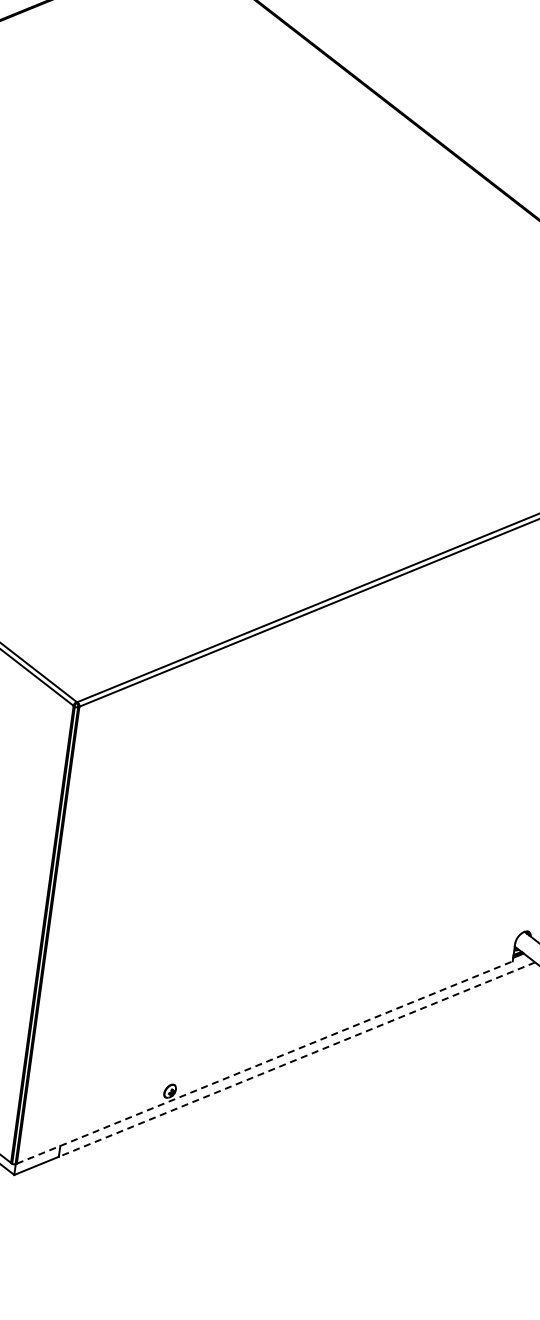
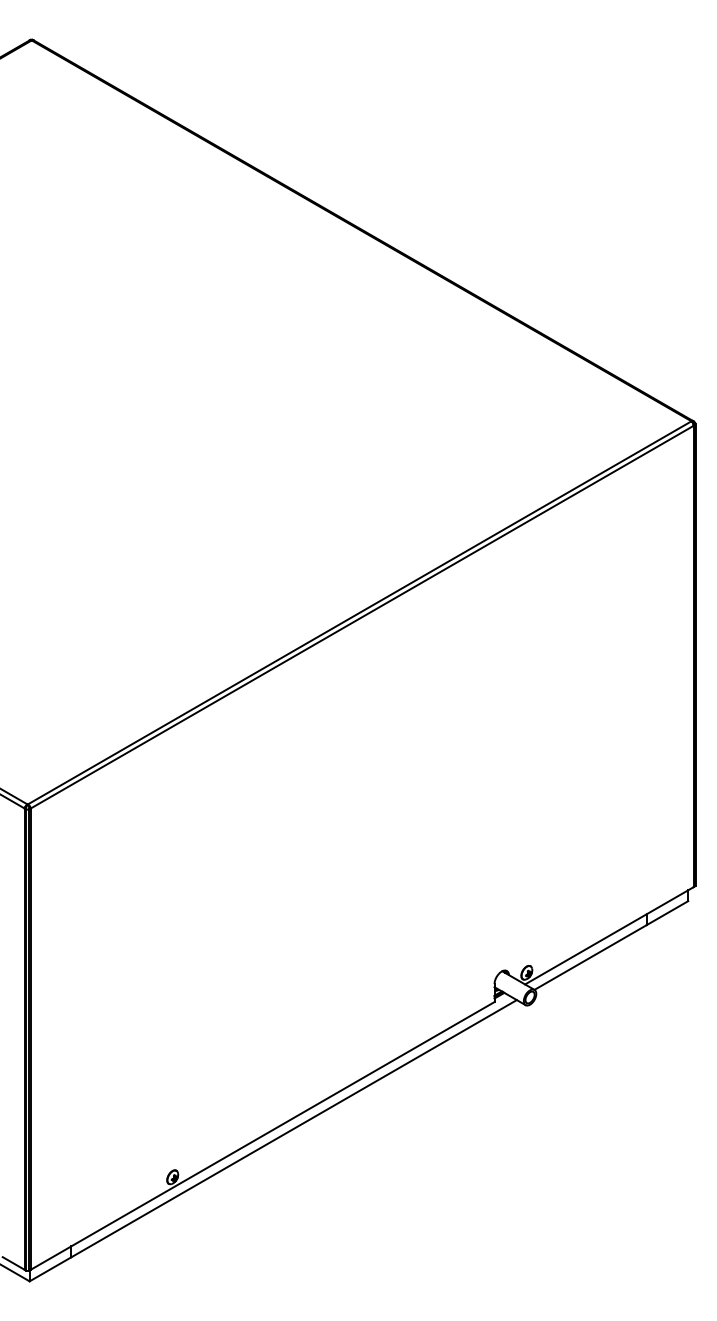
line: (296, 1059) -> (293, 1128), dashed -> solid
line: (264, 1062) -> (262, 1135), dashed -> solid

